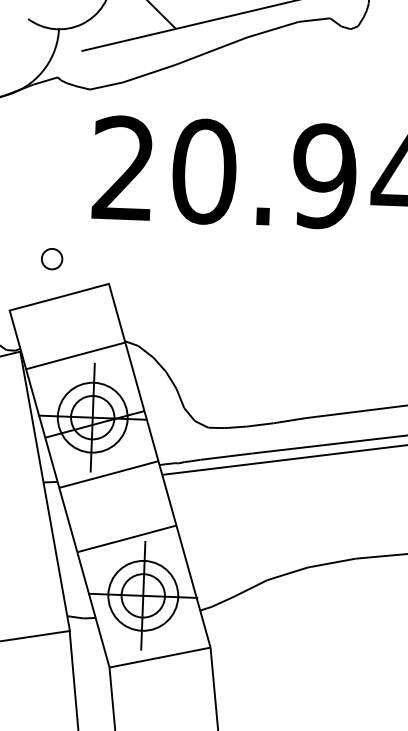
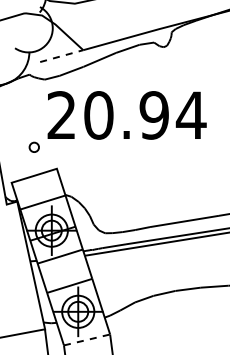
line: (130, 40) -> (62, 56), solid -> dashed
part: (50, 257) -> (33, 146), moved
line: (161, 656) -> (87, 339), solid -> dashed

